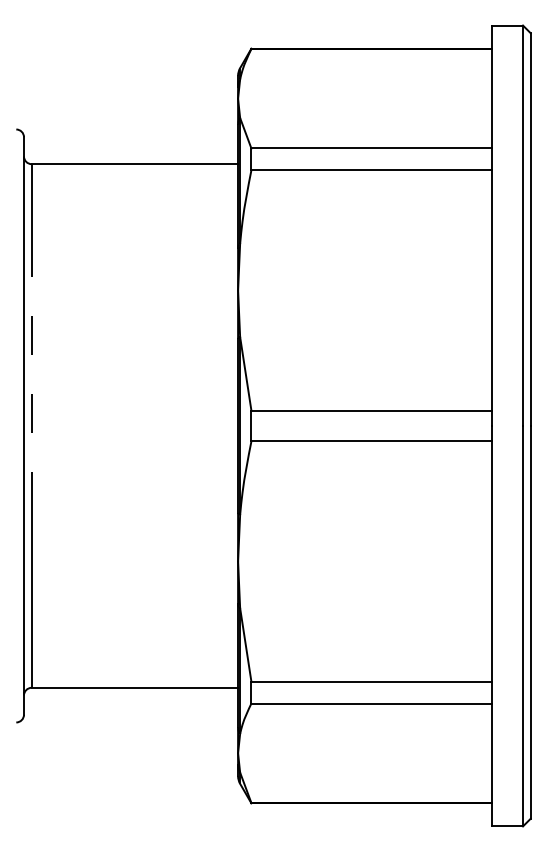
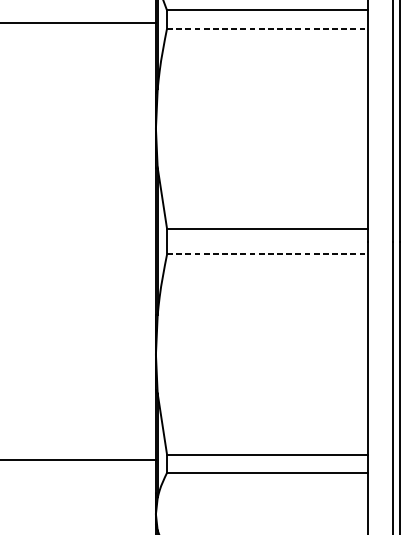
line: (372, 170) -> (267, 28), solid -> dashed
line: (372, 441) -> (267, 254), solid -> dashed

